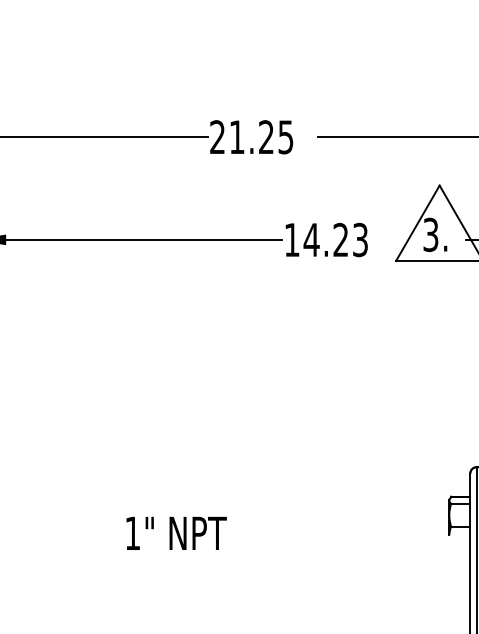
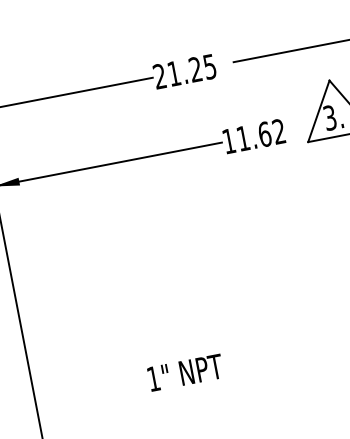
text: (335, 239) -> (260, 134), 14.23 -> 11.62

